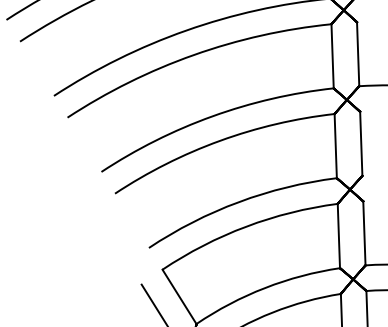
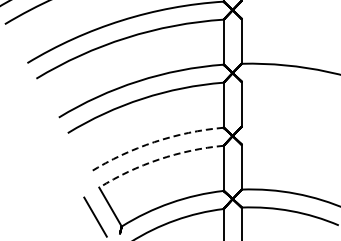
arc: (238, 202) -> (154, 142), solid -> dashed
arc: (246, 226) -> (159, 159), solid -> dashed

